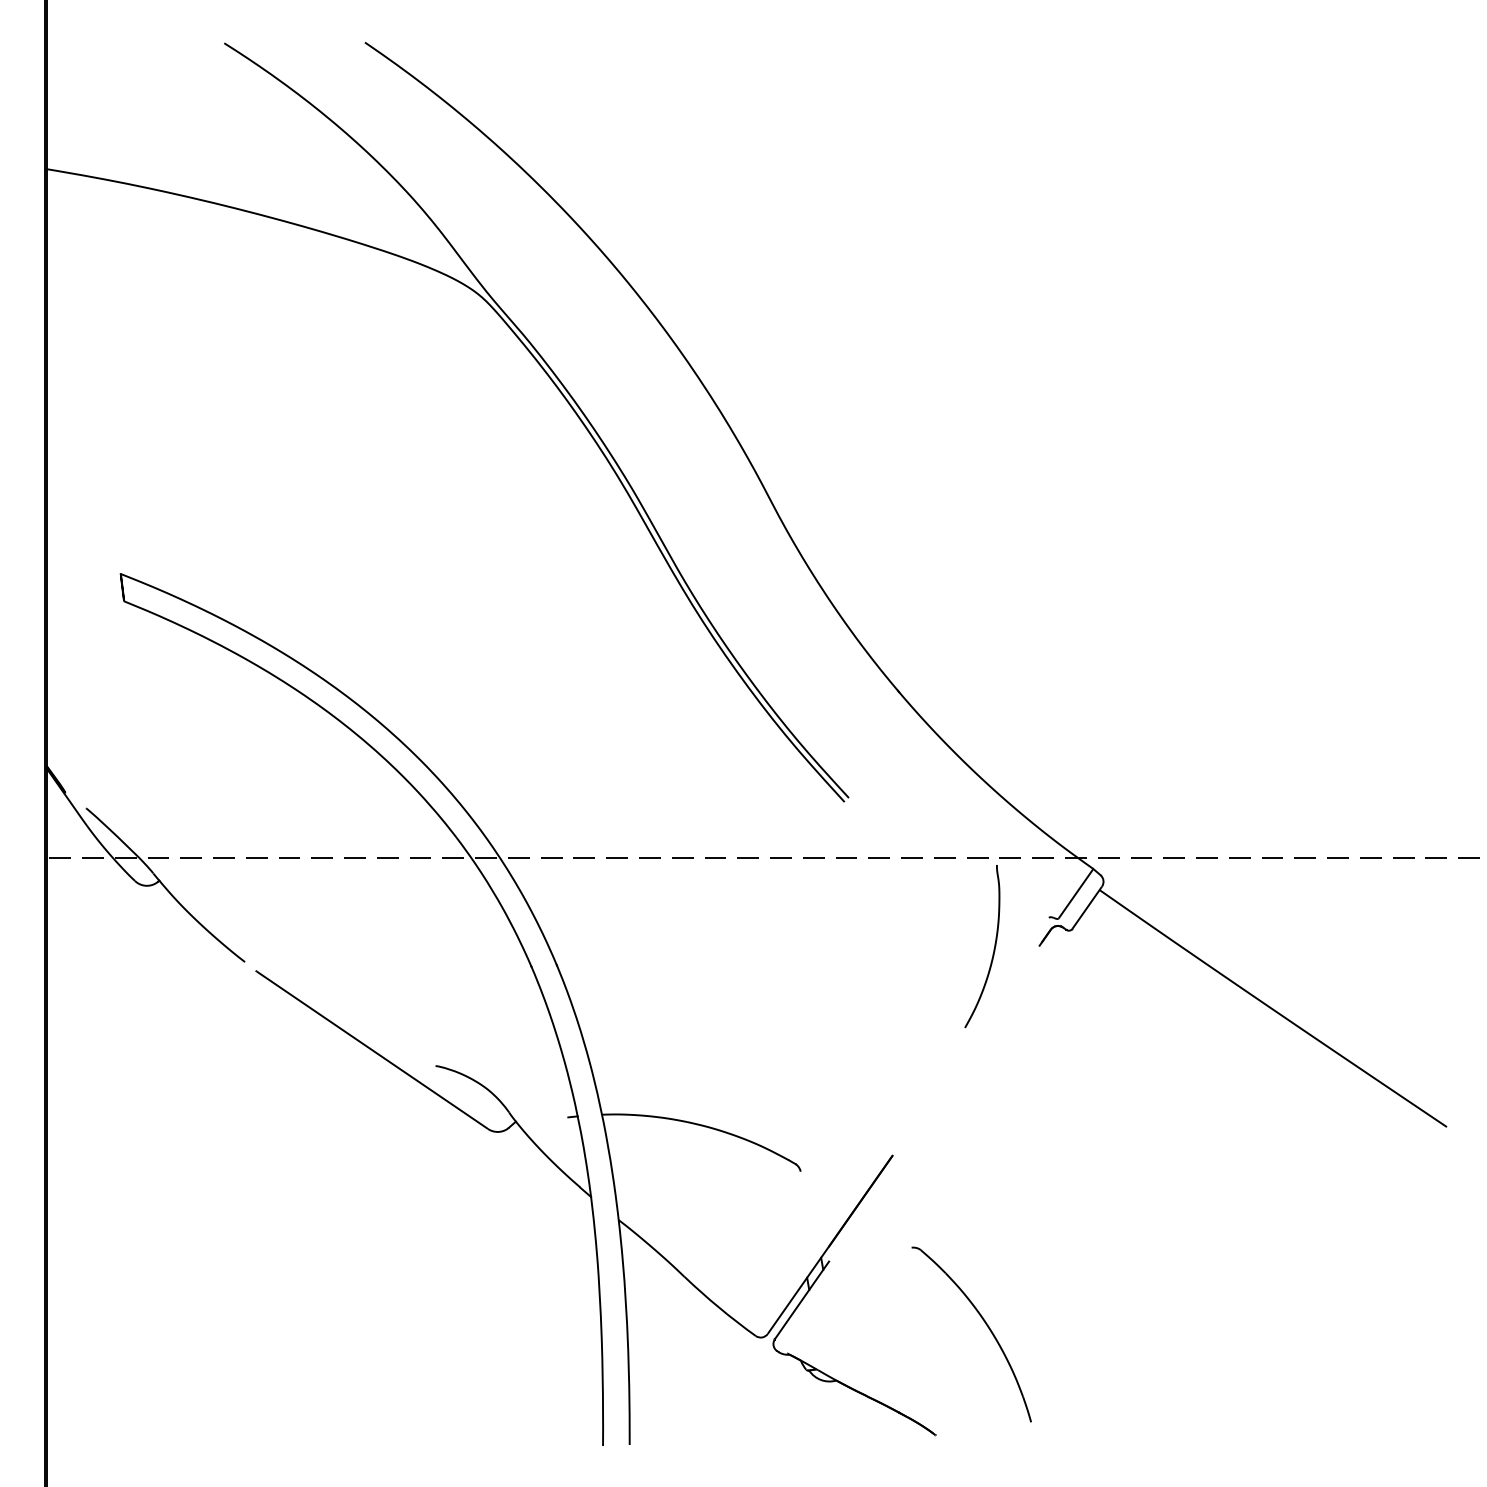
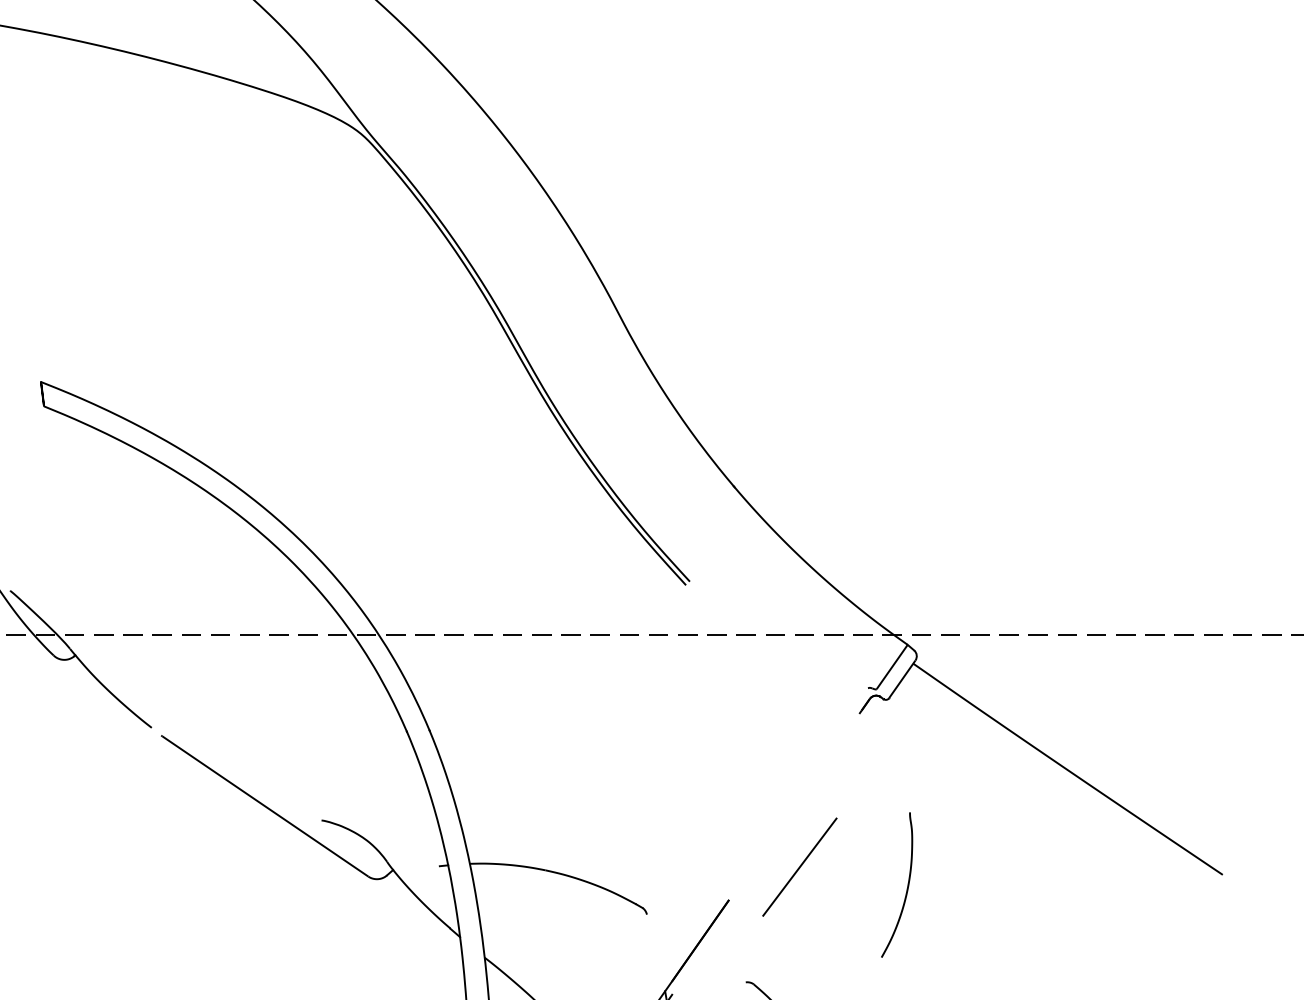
curve: (993, 948) -> (906, 886), moved
line: (972, 1118) -> (800, 867), added

